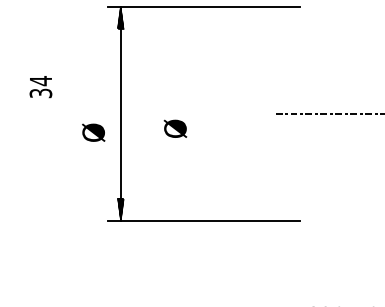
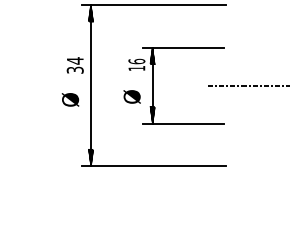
text: (40, 87) -> (74, 65), moved
part: (203, 113) -> (153, 85), added

